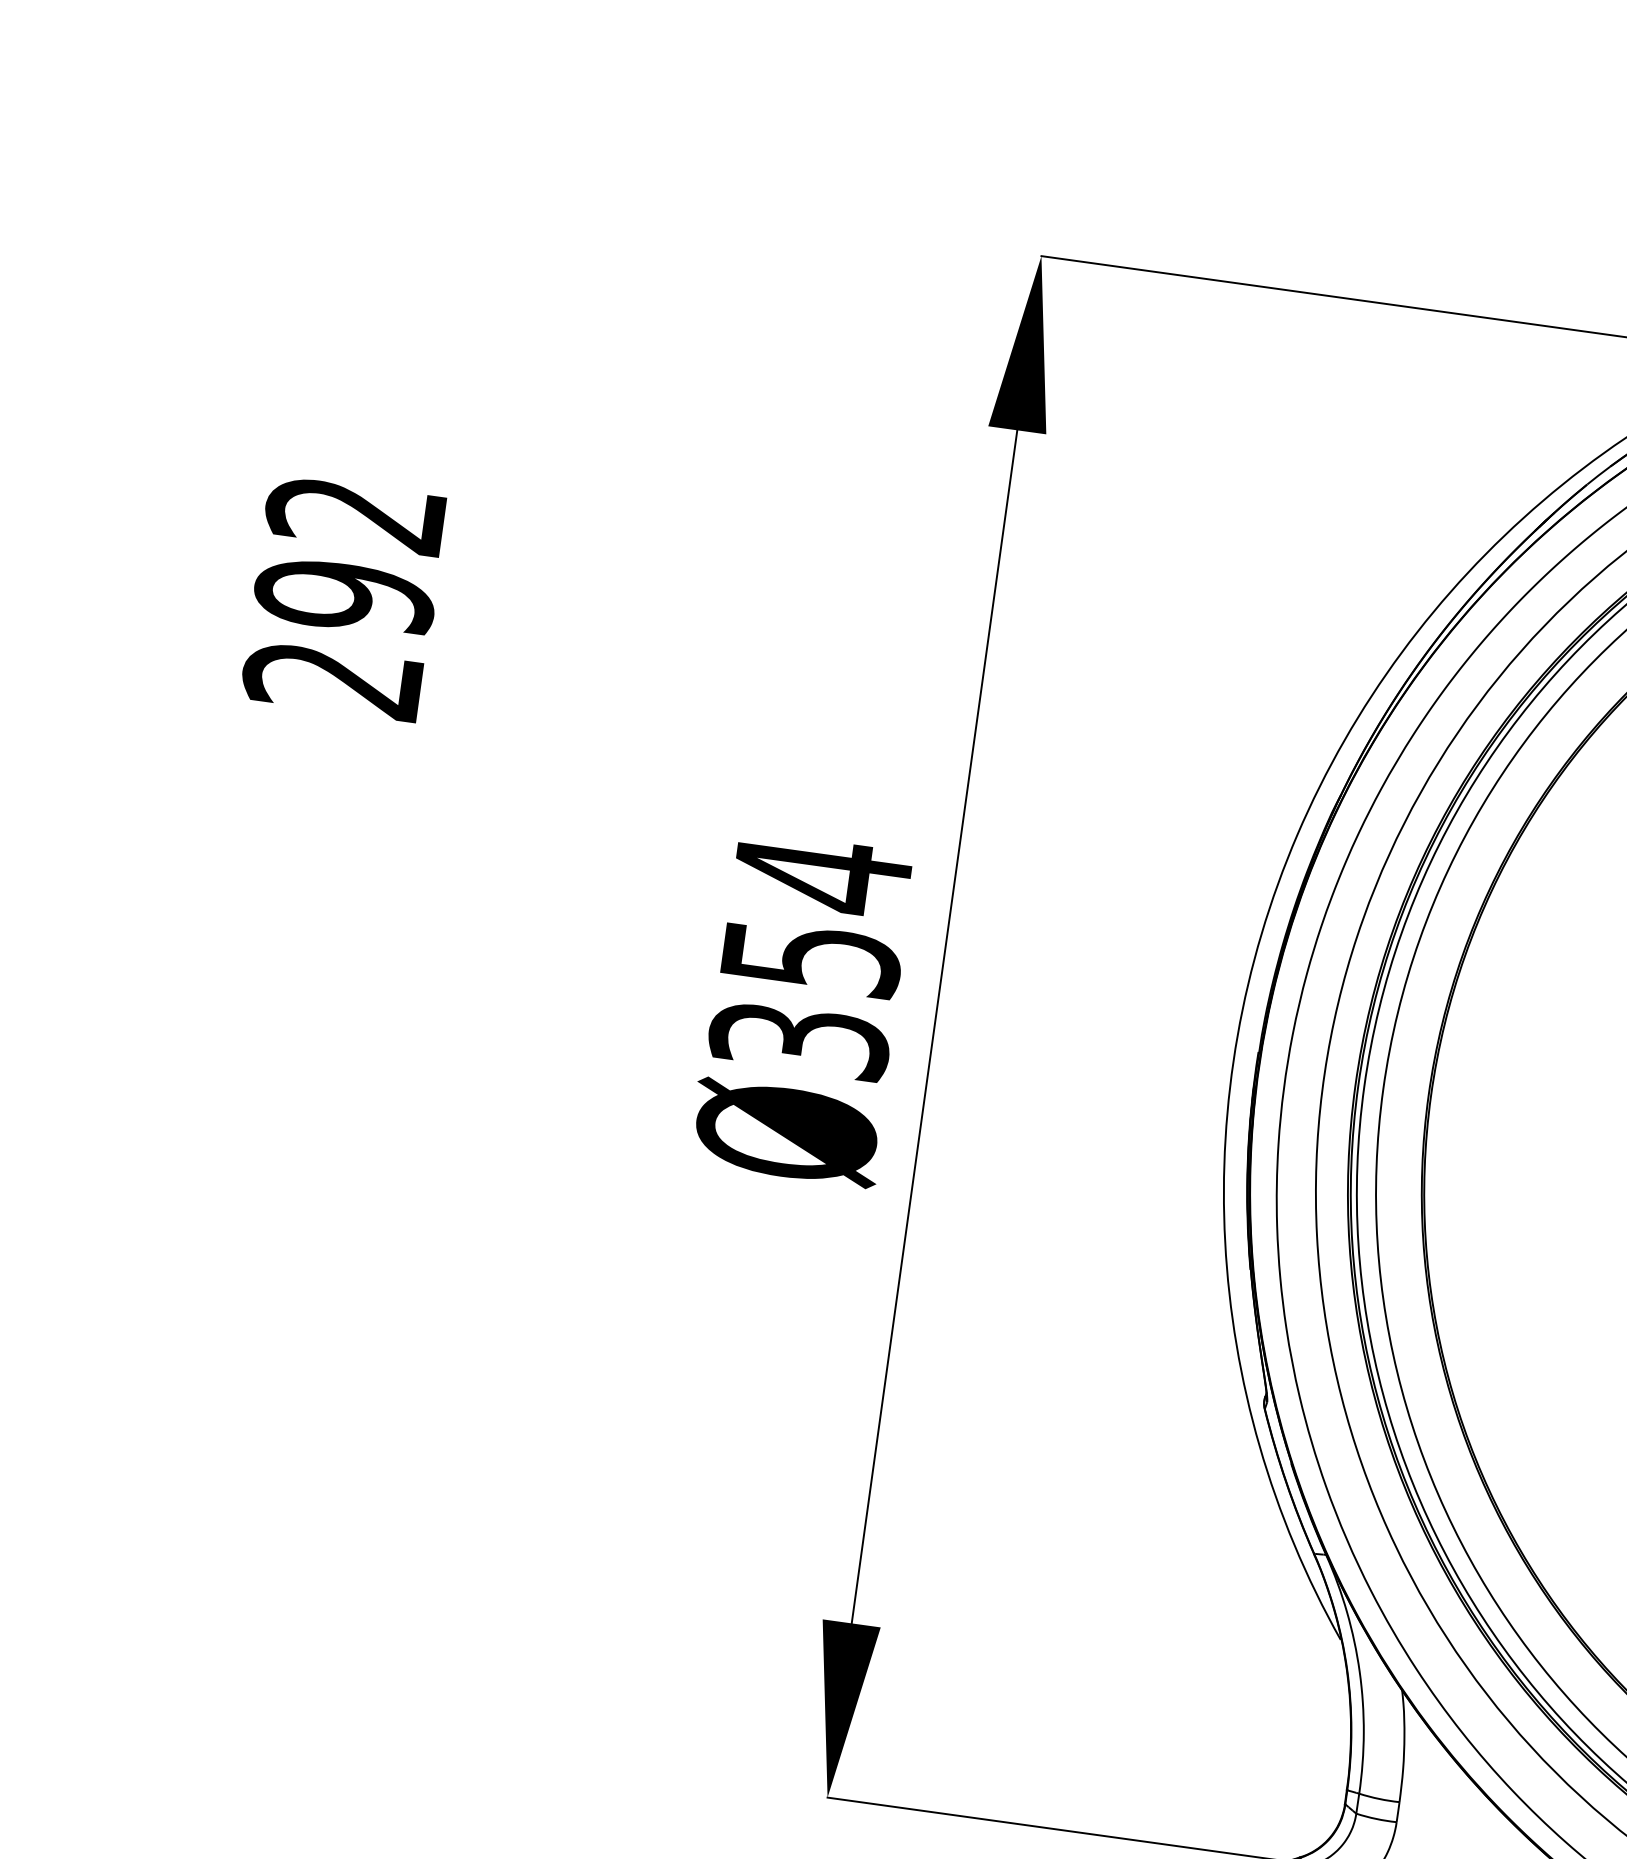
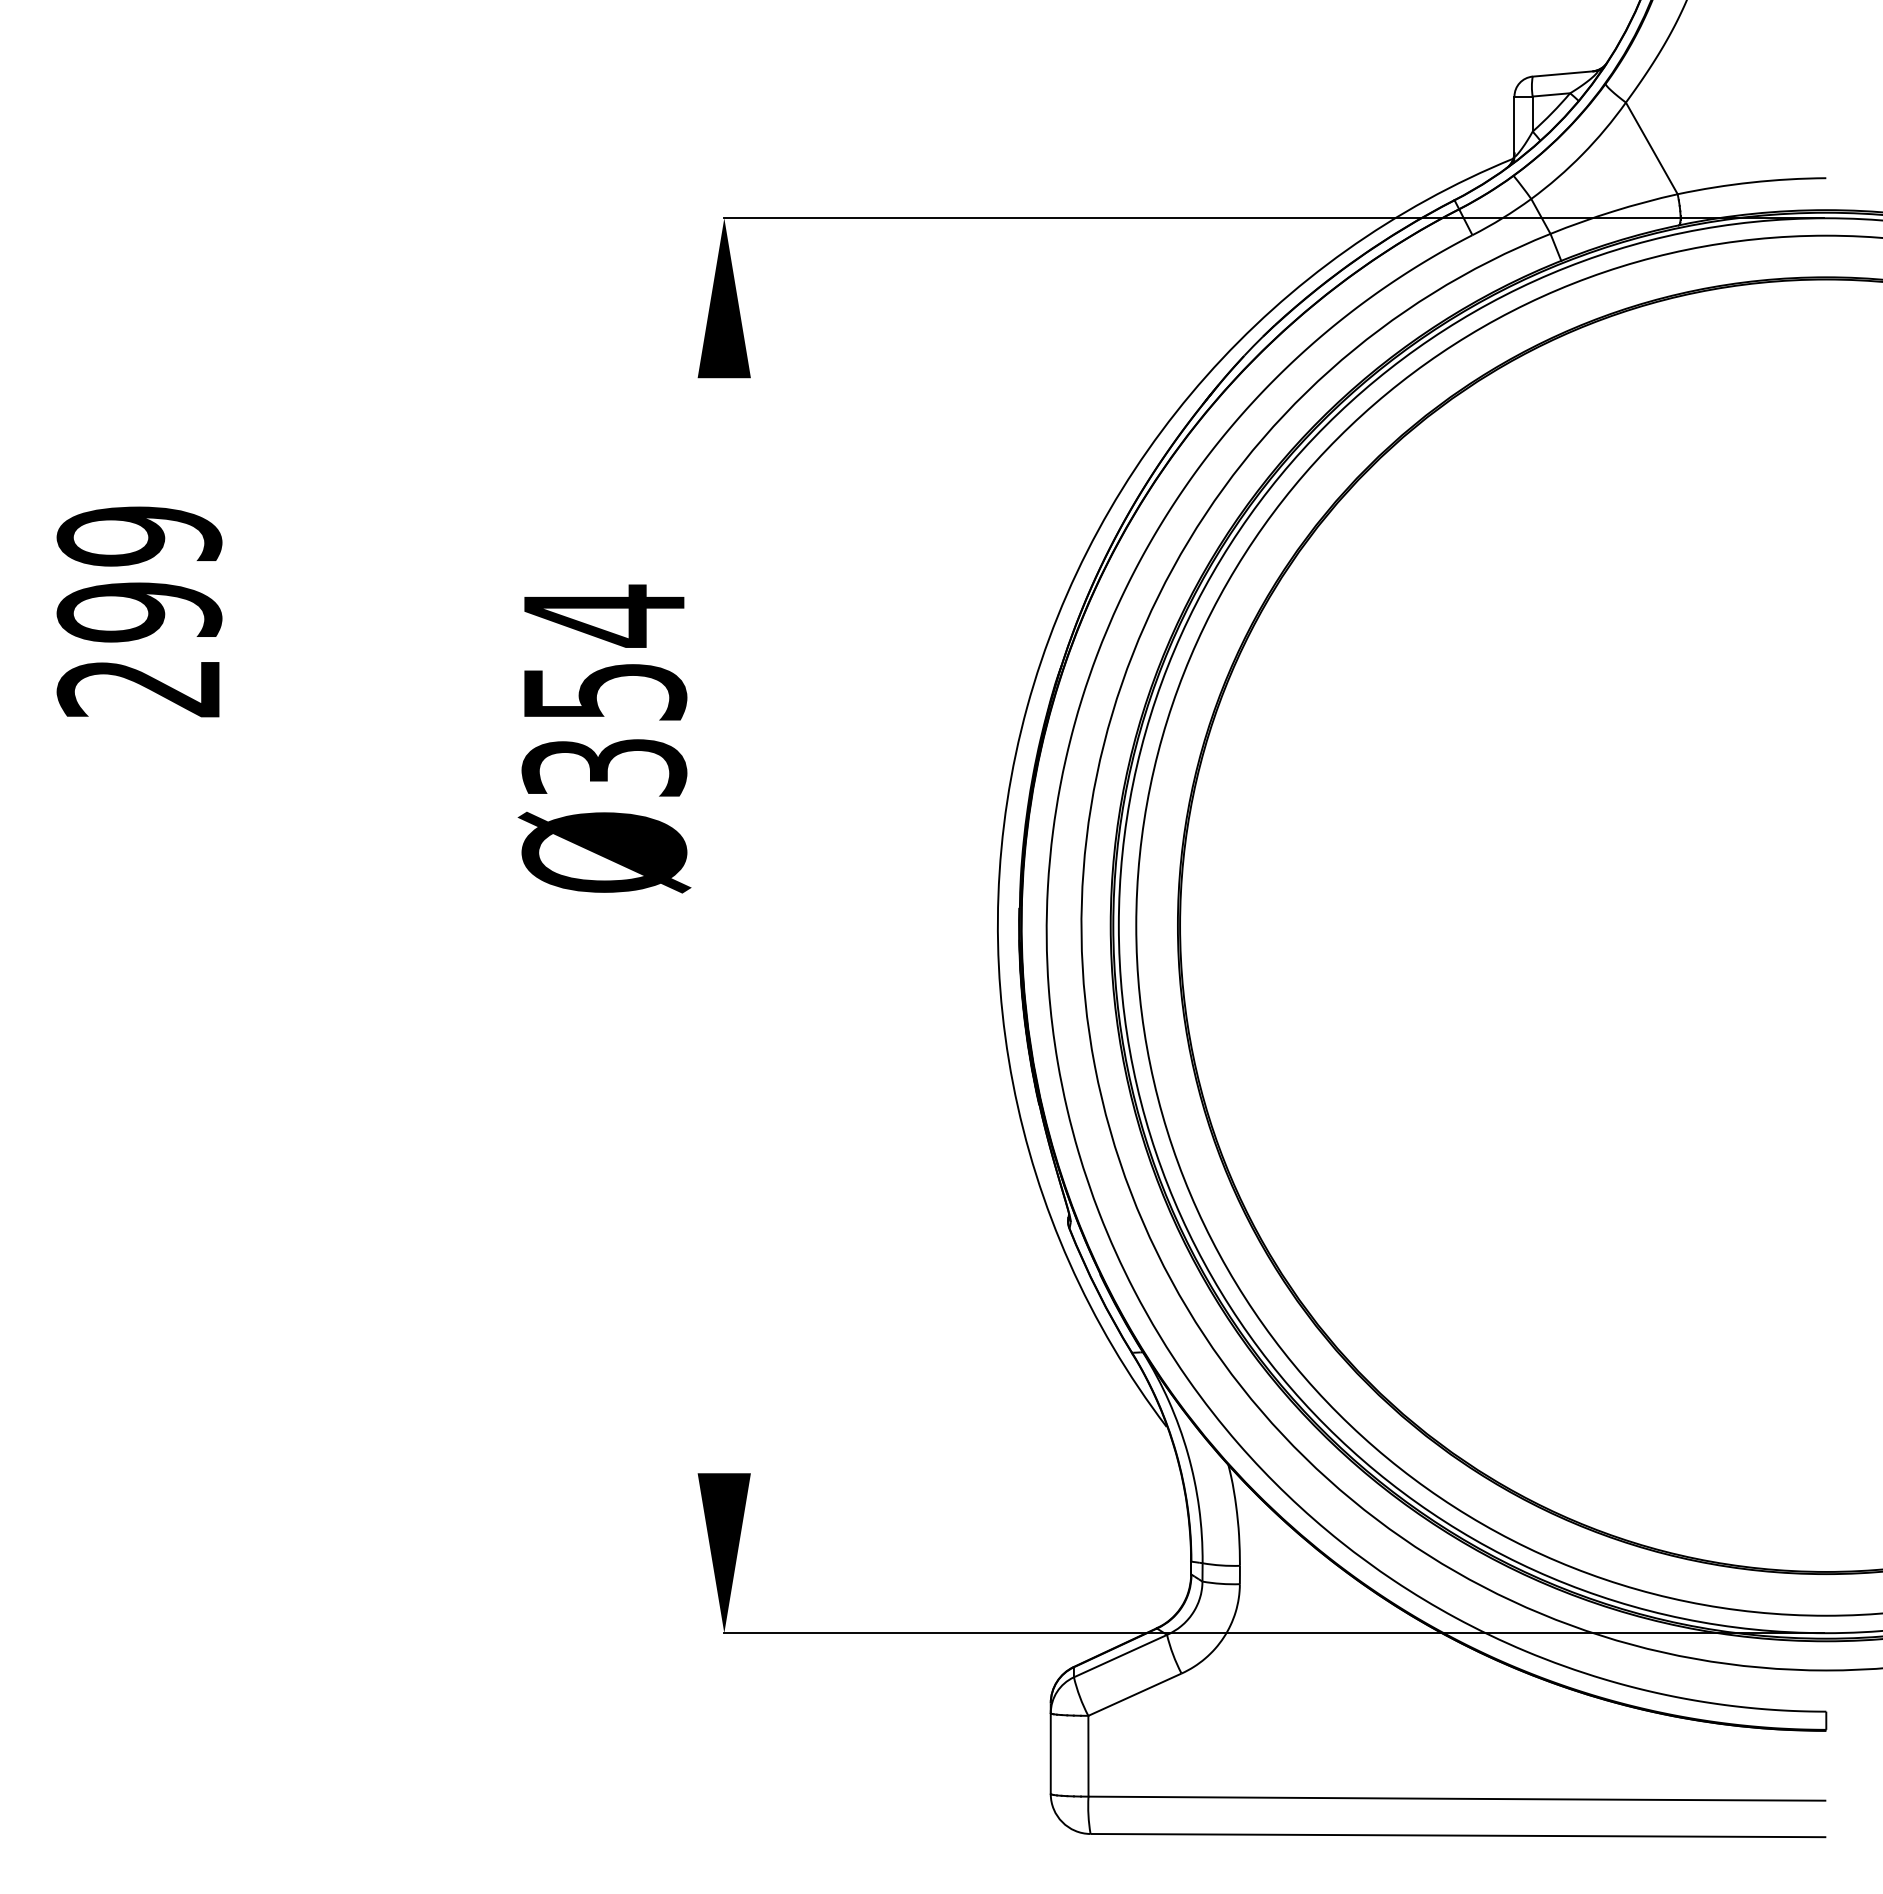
text: (356, 514) -> (139, 536), 292 -> 299
text: (804, 1008) -> (604, 738), moved
line: (934, 1026) -> (724, 925), removed

